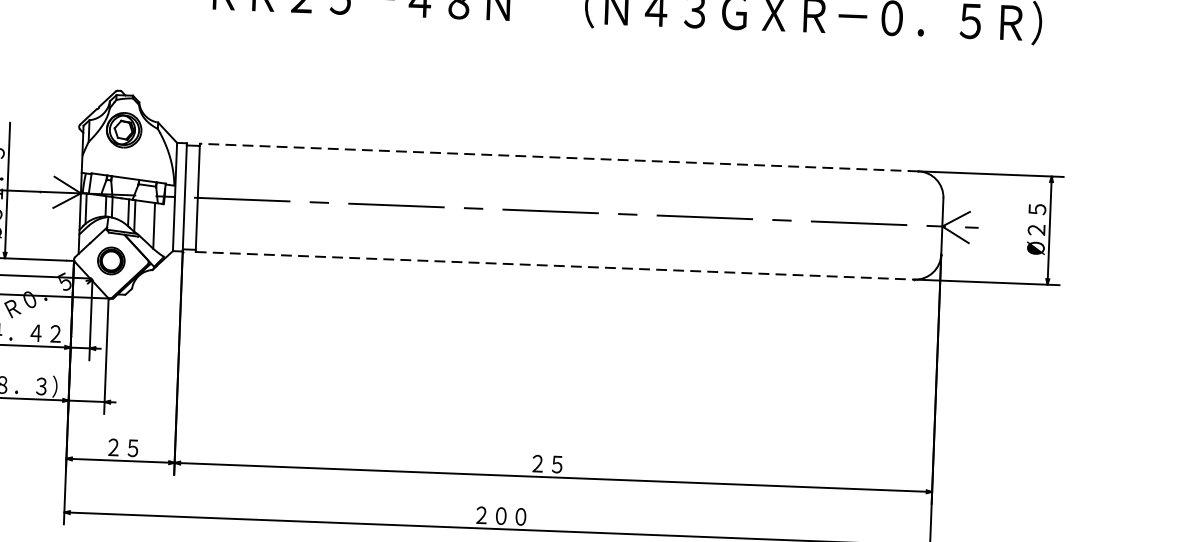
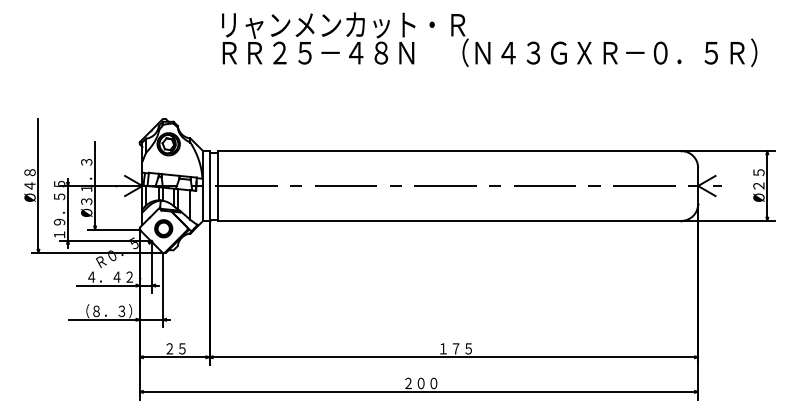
line: (558, 158) -> (449, 151), dashed -> solid
line: (554, 265) -> (449, 220), dashed -> solid
text: (556, 463) -> (455, 348), ２５ -> １７５

